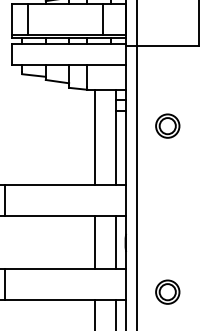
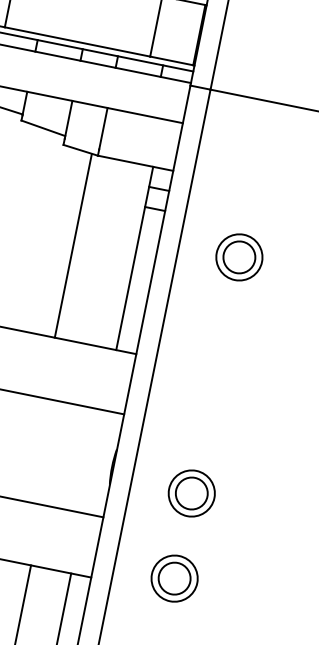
line: (95, 136) -> (74, 244), moved
line: (95, 241) -> (54, 452), removed
line: (115, 241) -> (93, 460), removed
part: (167, 247) -> (191, 492), added

